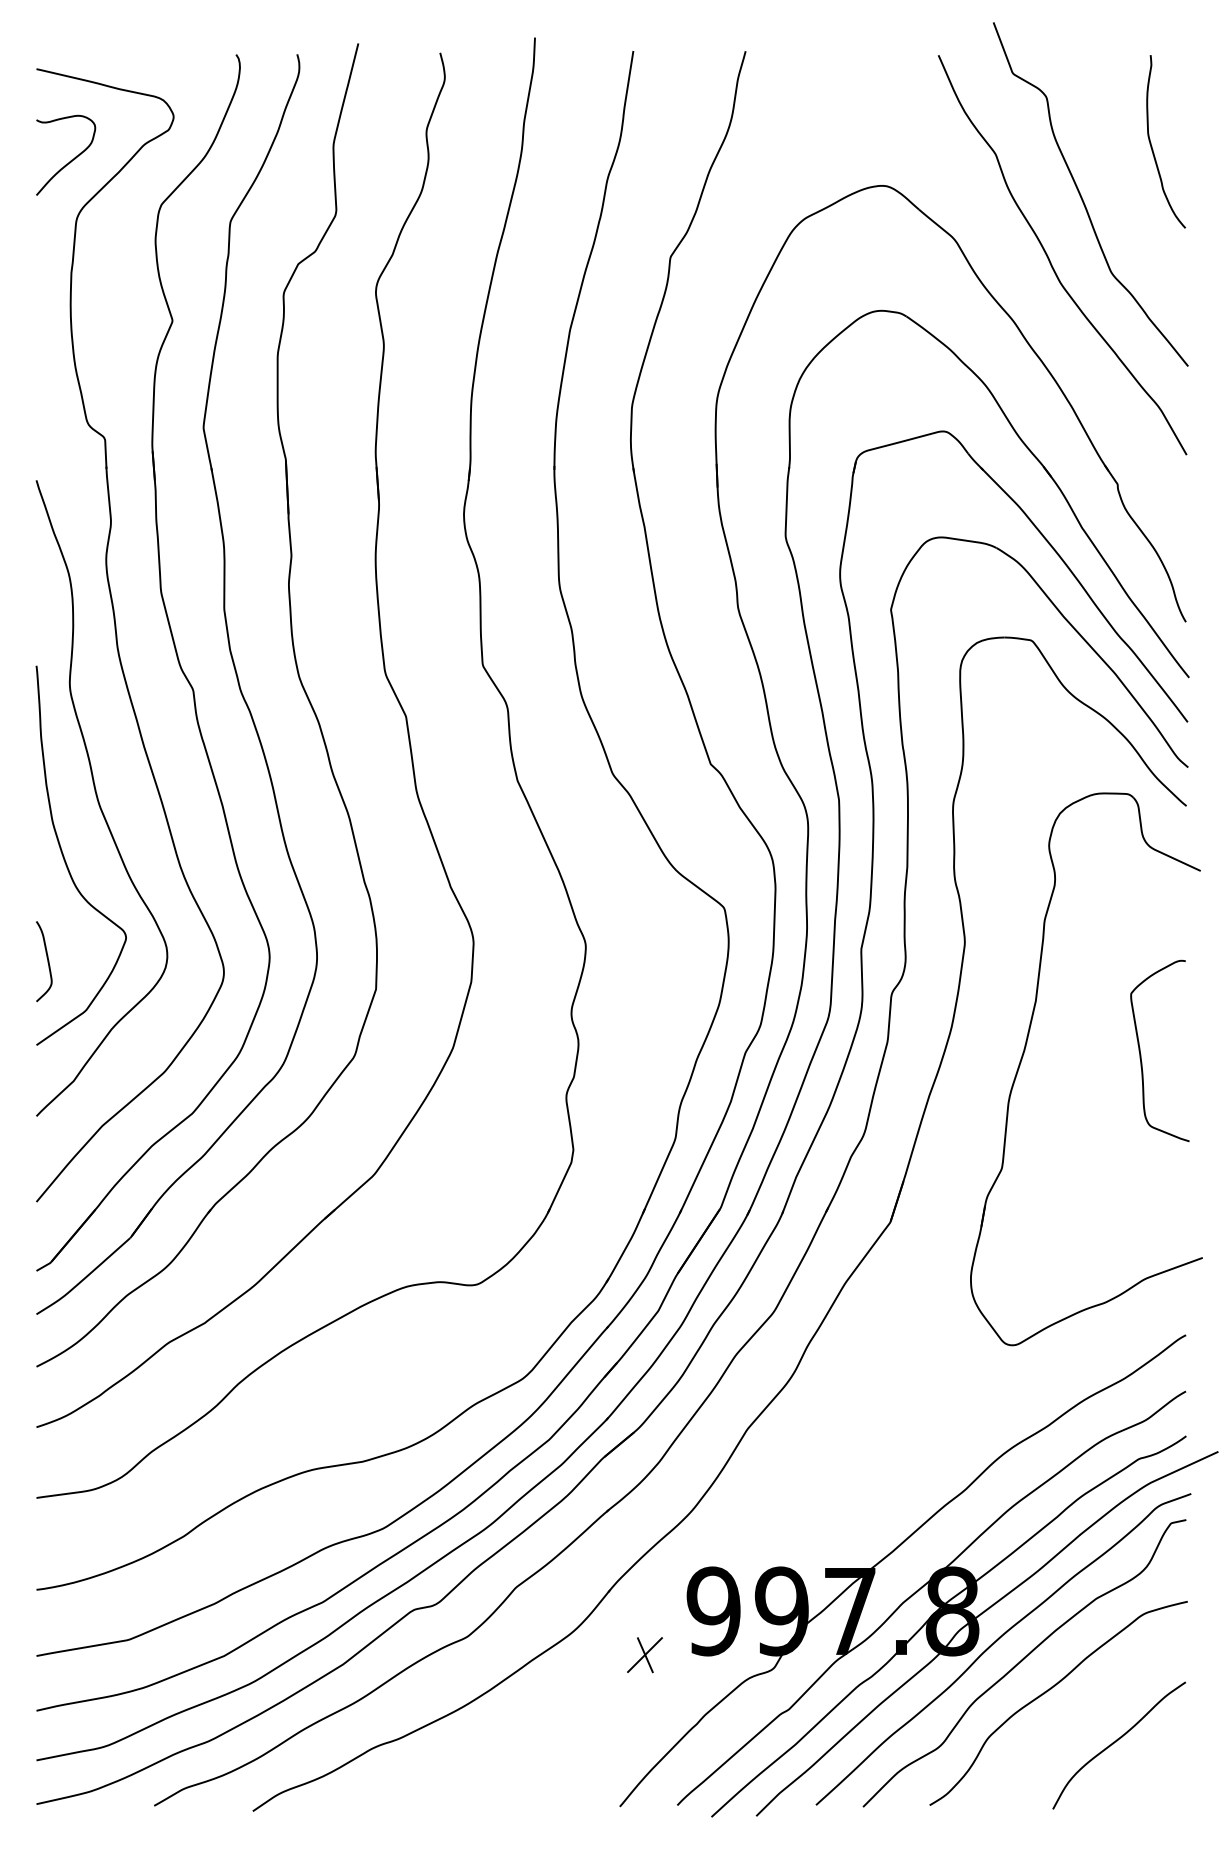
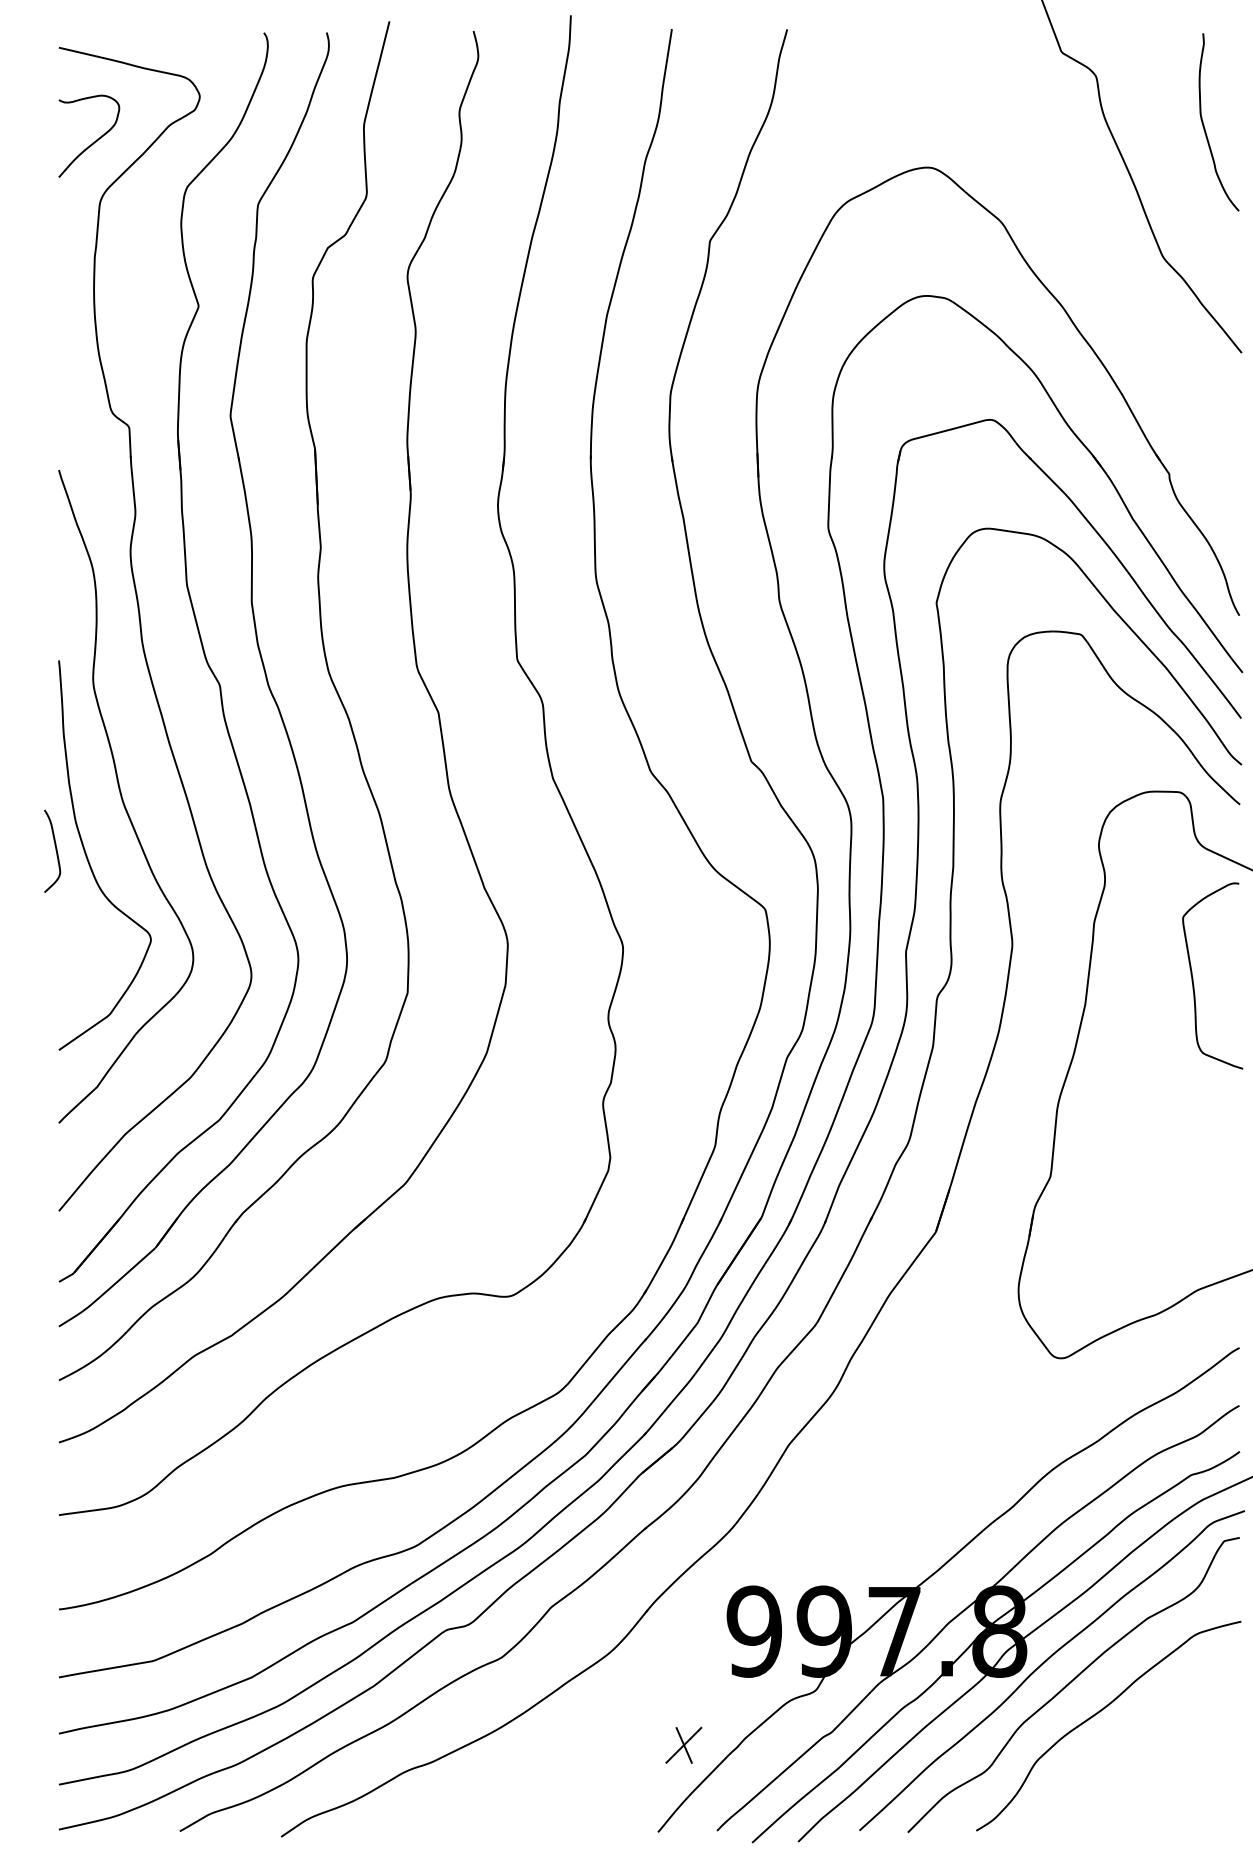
curve: (1050, 260) -> (1100, 244), removed
curve: (47, 961) -> (55, 851), moved
curve: (1141, 1054) -> (1193, 979), moved
part: (644, 1655) -> (683, 1745), moved
curve: (1117, 1741) -> (1169, 1765), removed

